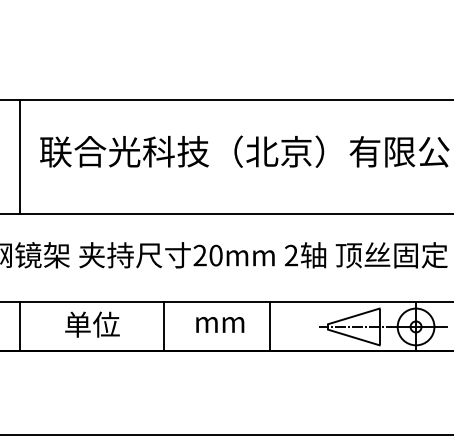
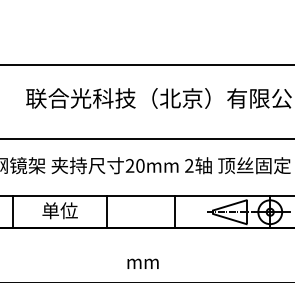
line: (20, 156) -> (13, 101), removed
text: (219, 324) -> (142, 263), moved

